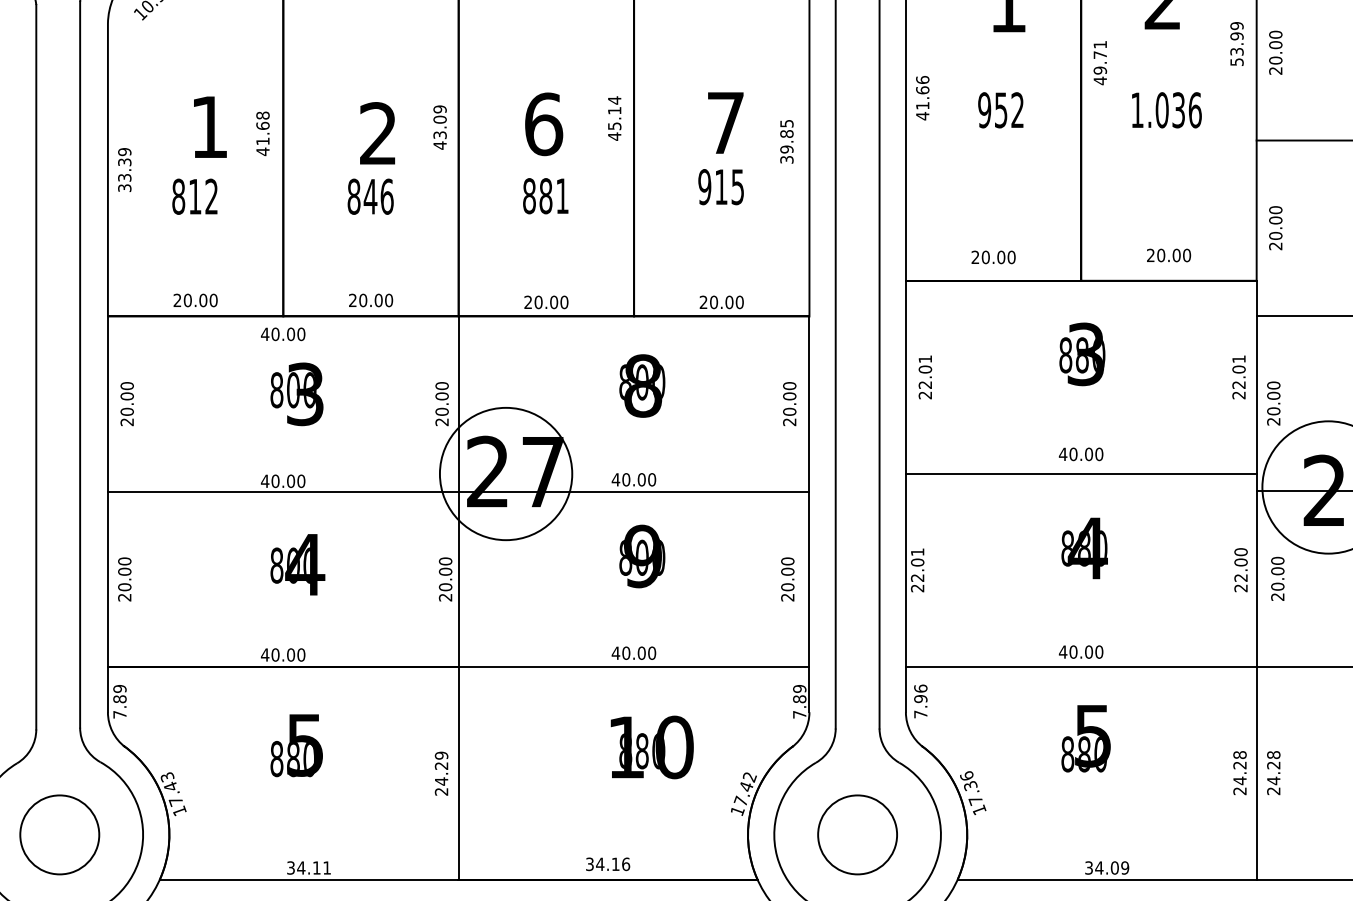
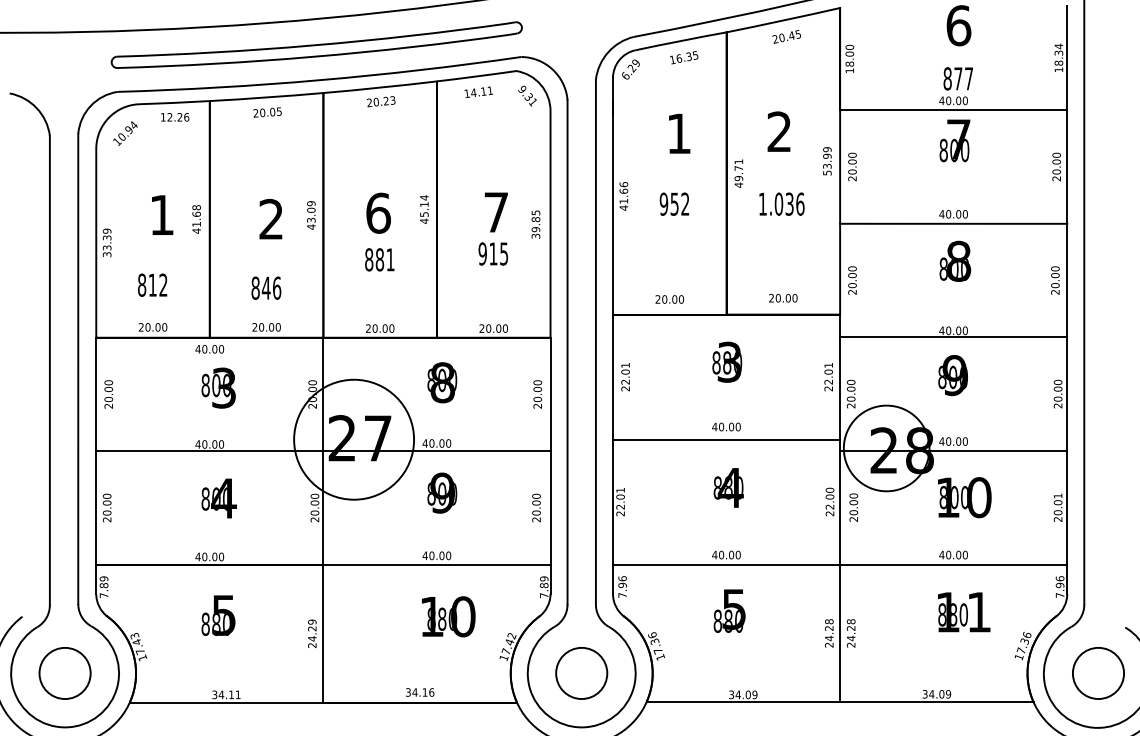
text: (194, 195) -> (152, 284), moved
text: (370, 195) -> (266, 287), moved
circle: (505, 473) -> (353, 439), size x1.4

